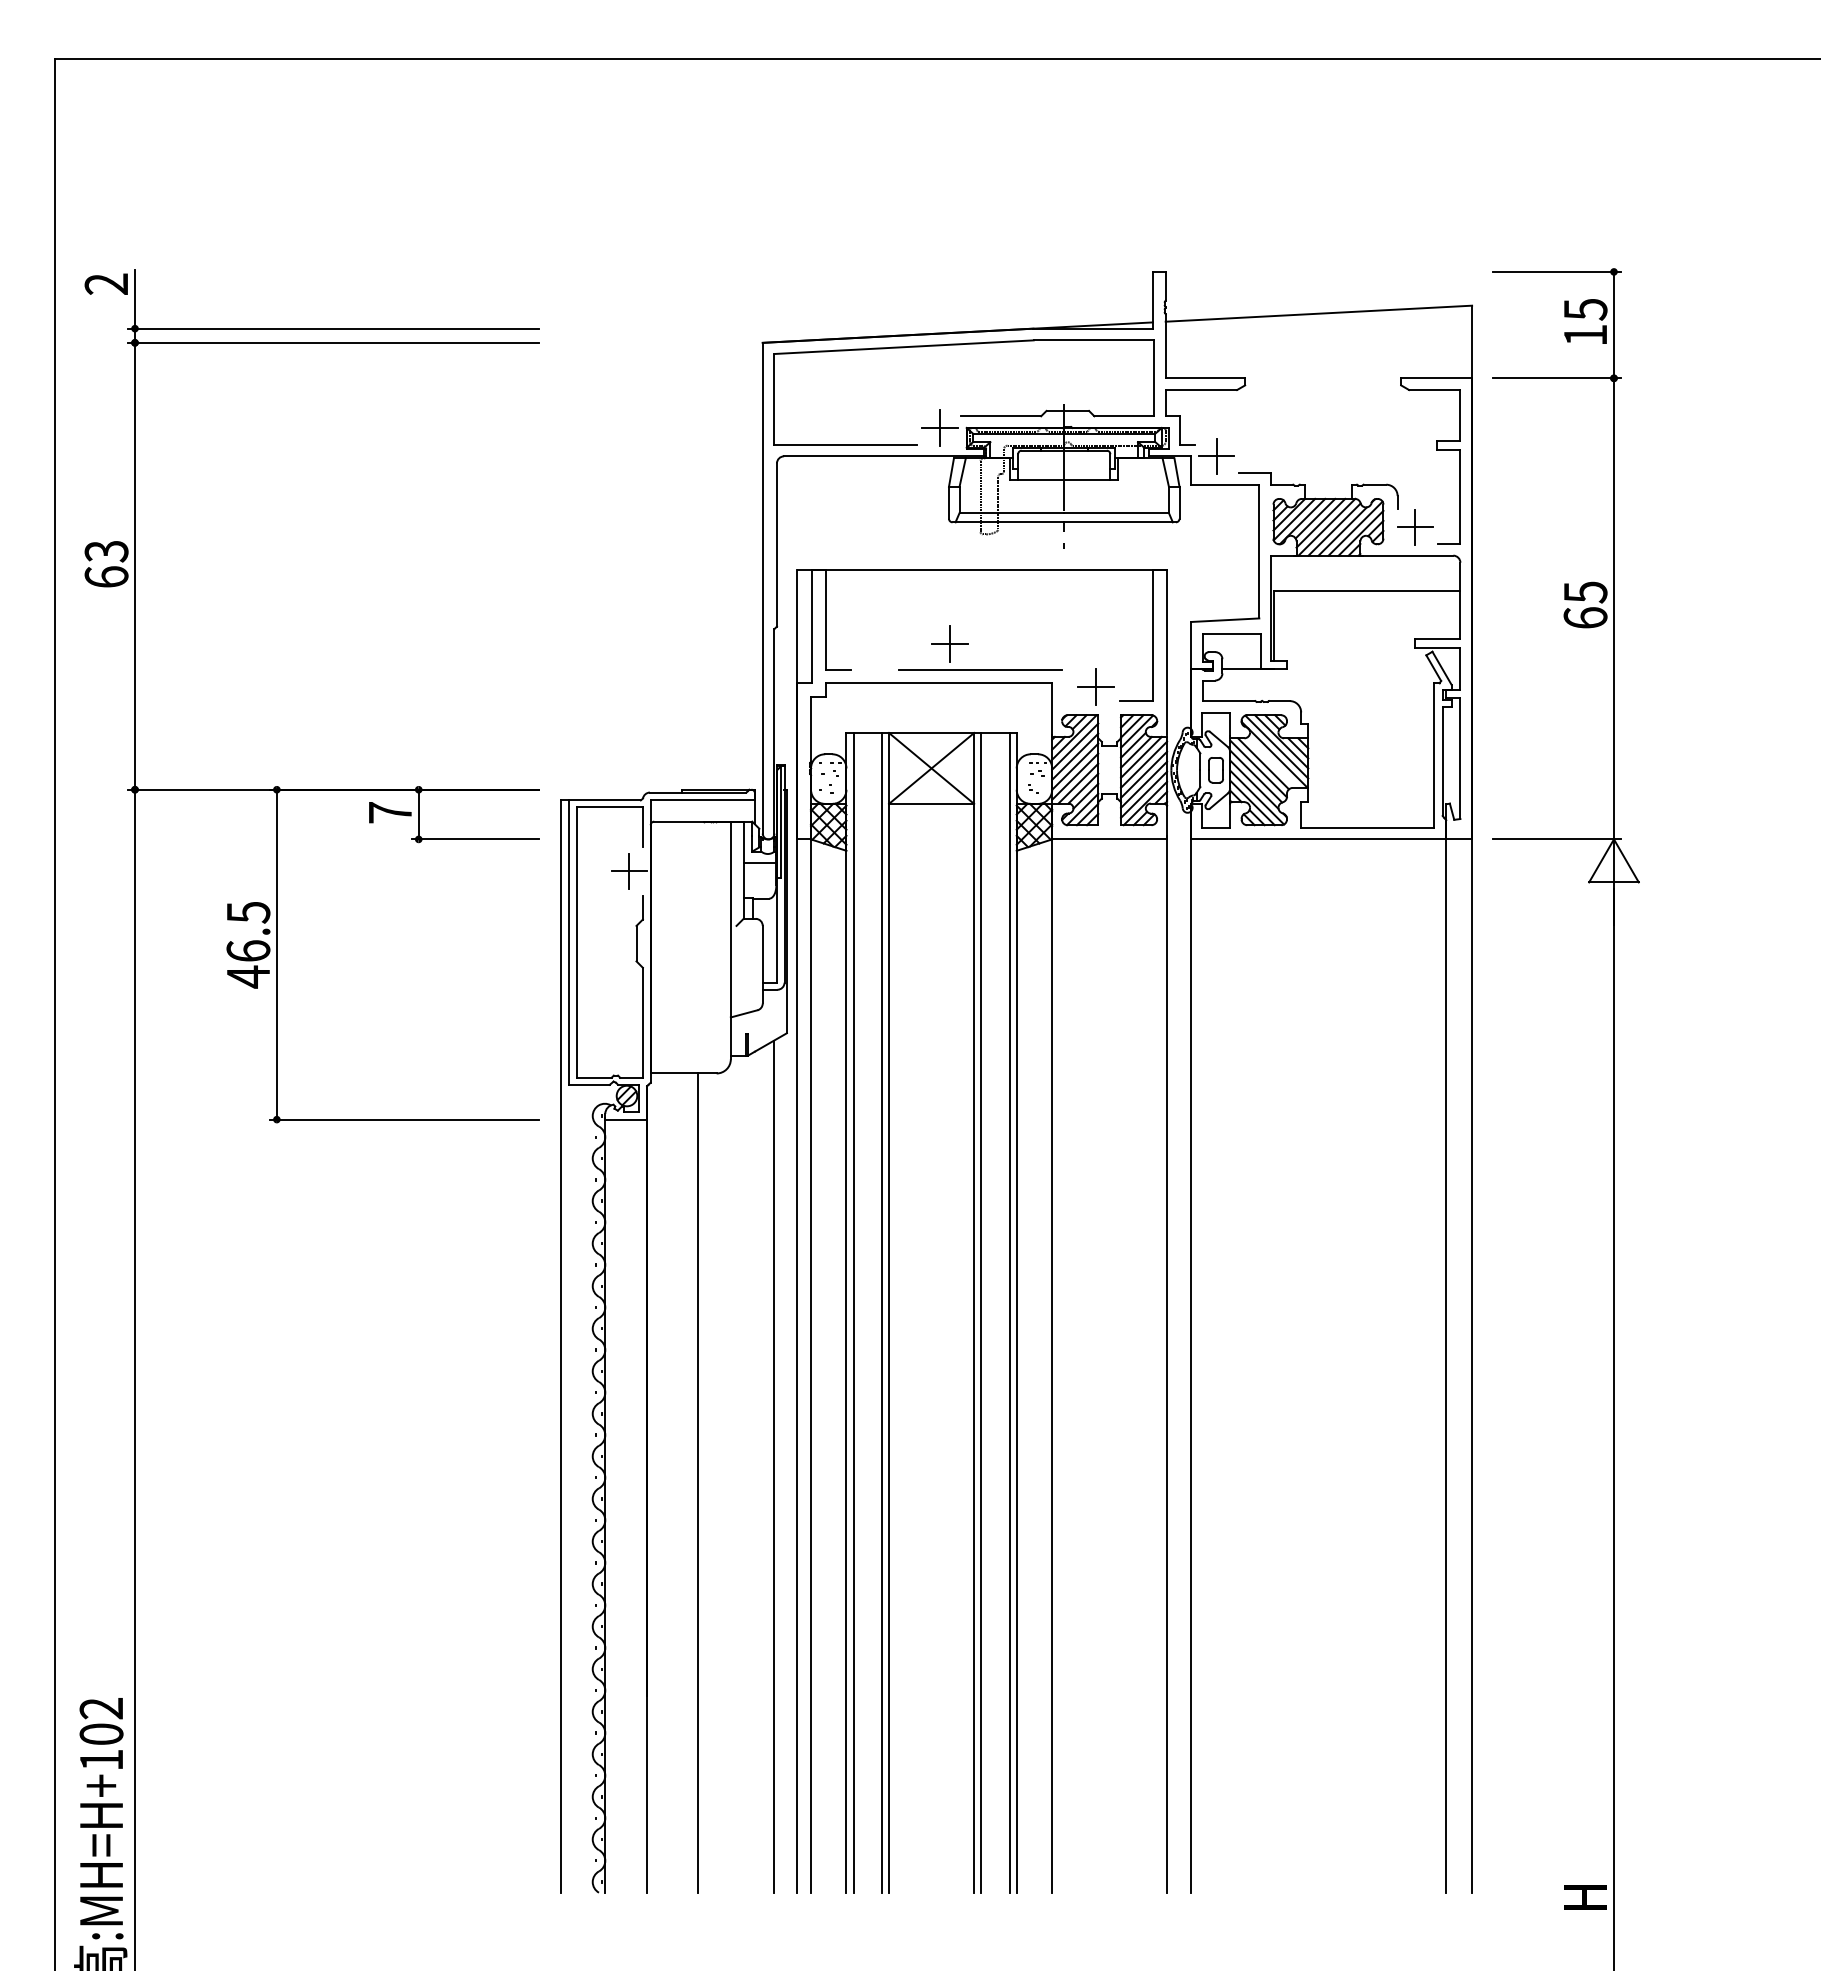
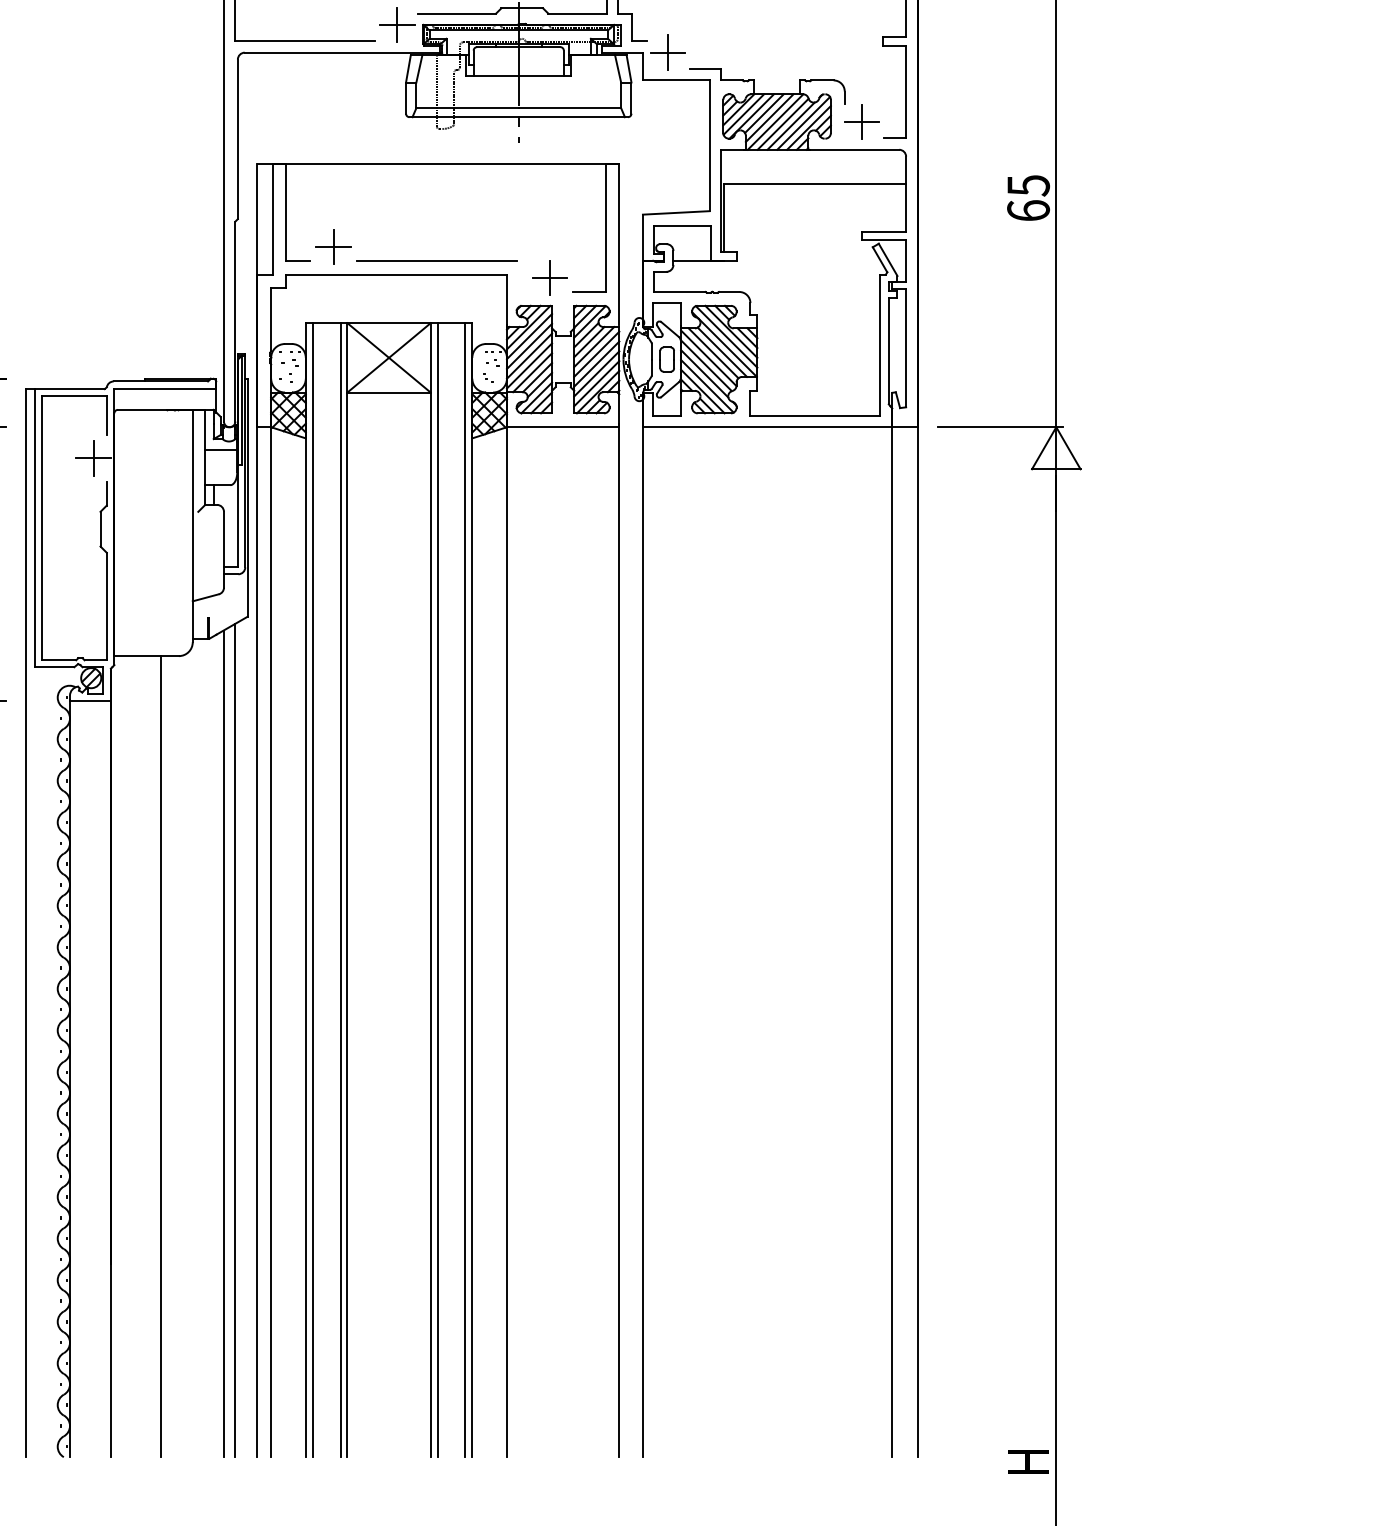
part: (949, 643) -> (333, 246), moved
line: (1272, 762) -> (722, 352), added
line: (762, 1469) -> (223, 1043), added

